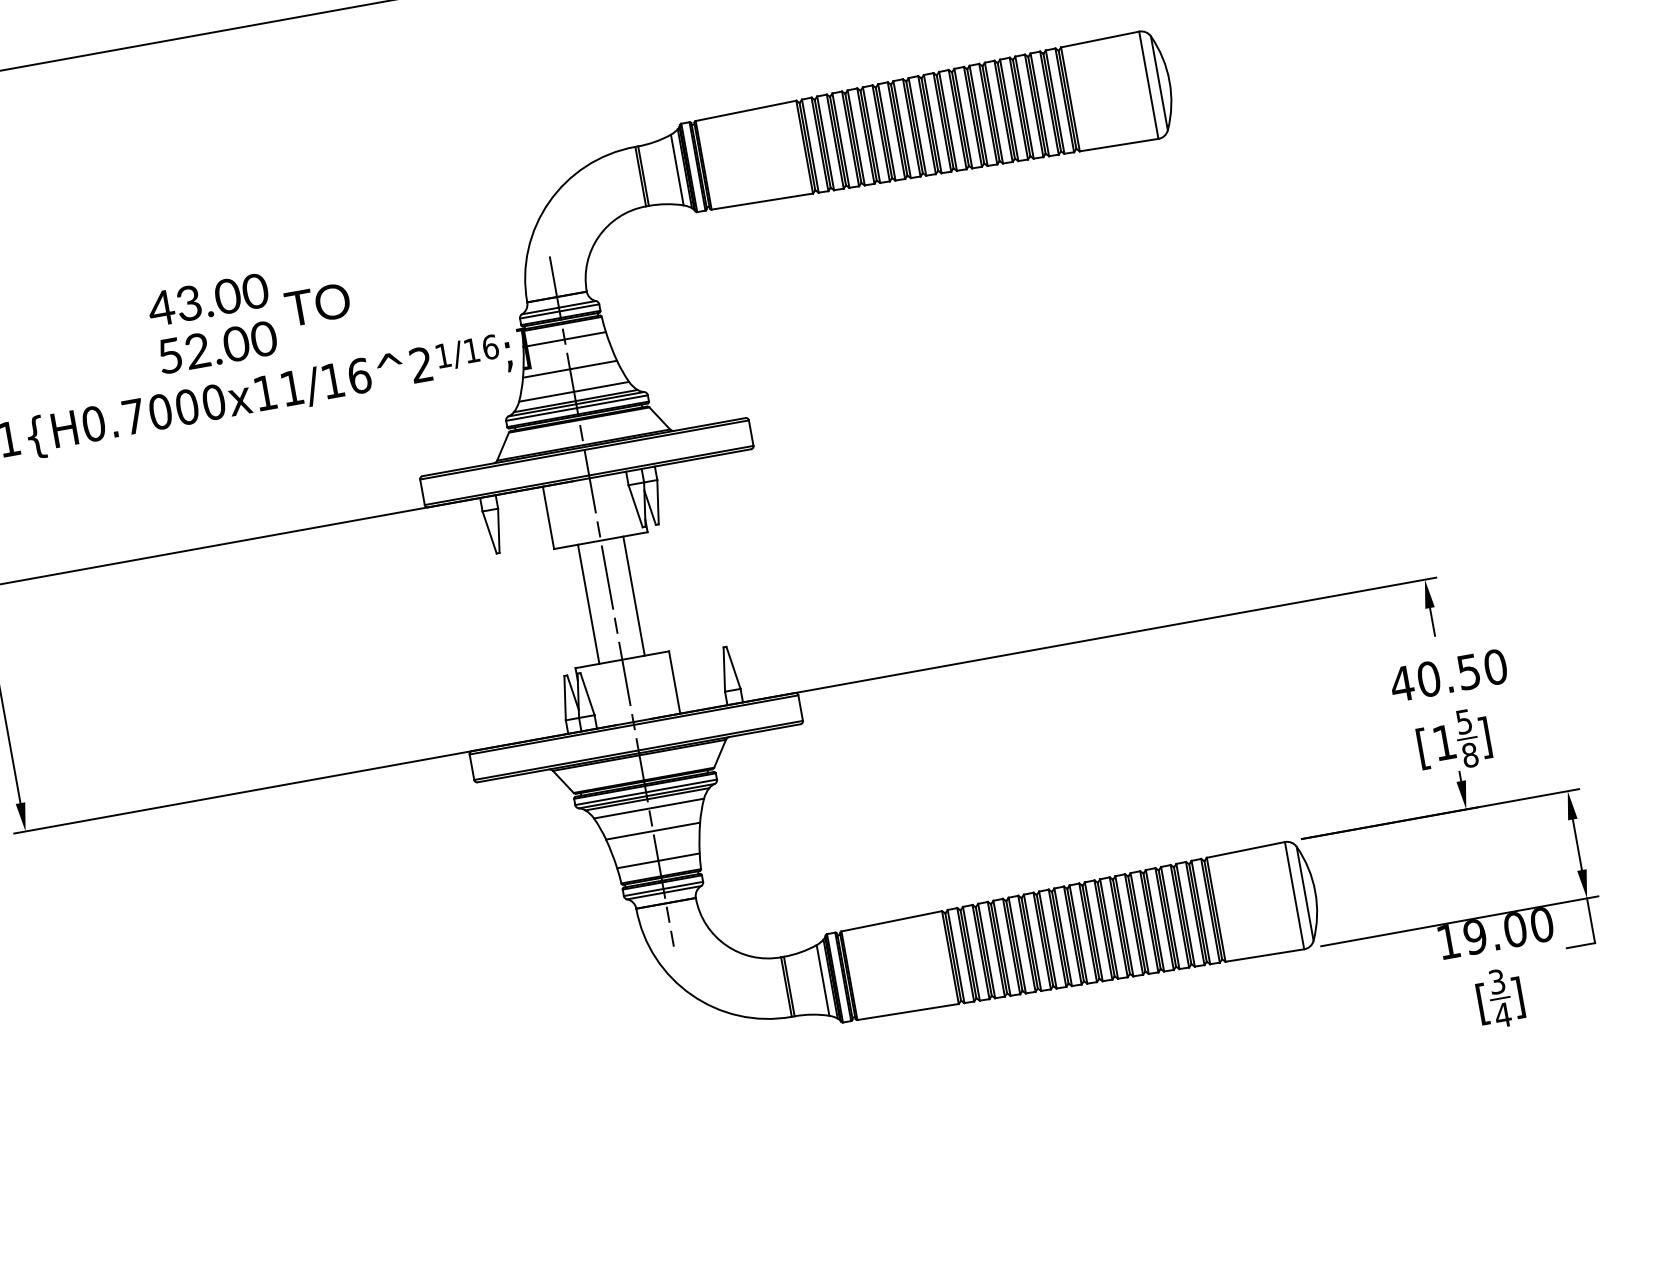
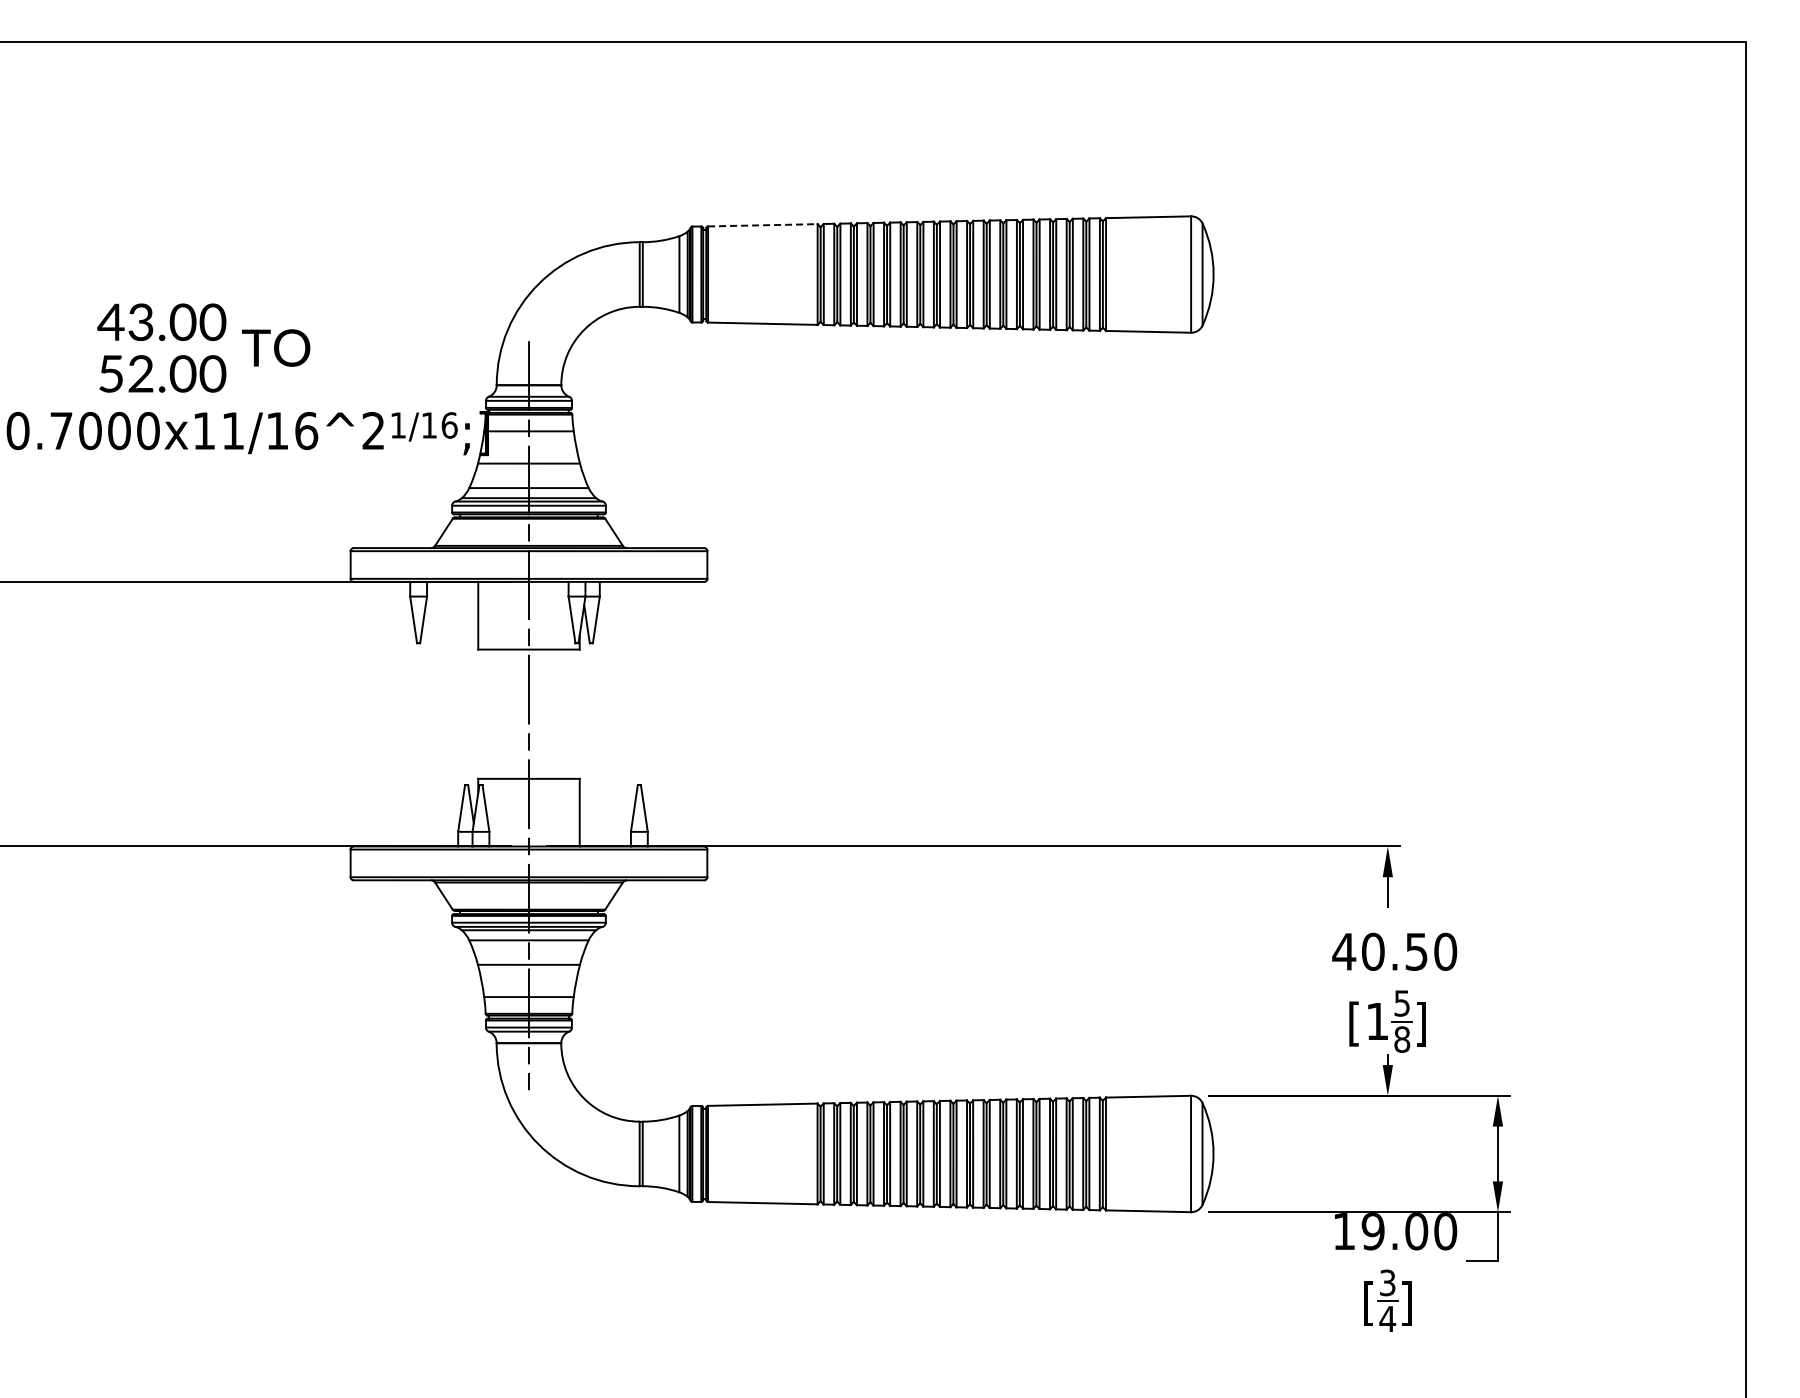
line: (745, 111) -> (762, 225), solid -> dashed
line: (634, 595) -> (553, 713), removed
line: (588, 603) -> (504, 713), removed

